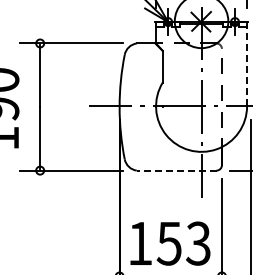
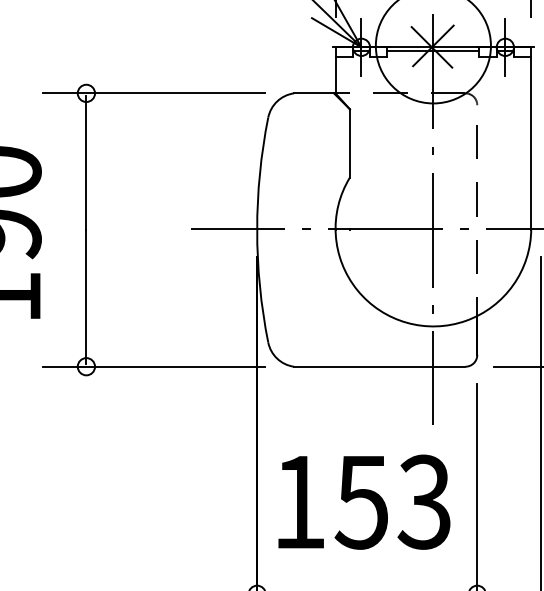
line: (247, 65) -> (532, 140), dashed -> solid
line: (176, 170) -> (379, 366), dashed -> solid
text: (170, 243) -> (364, 501), moved

